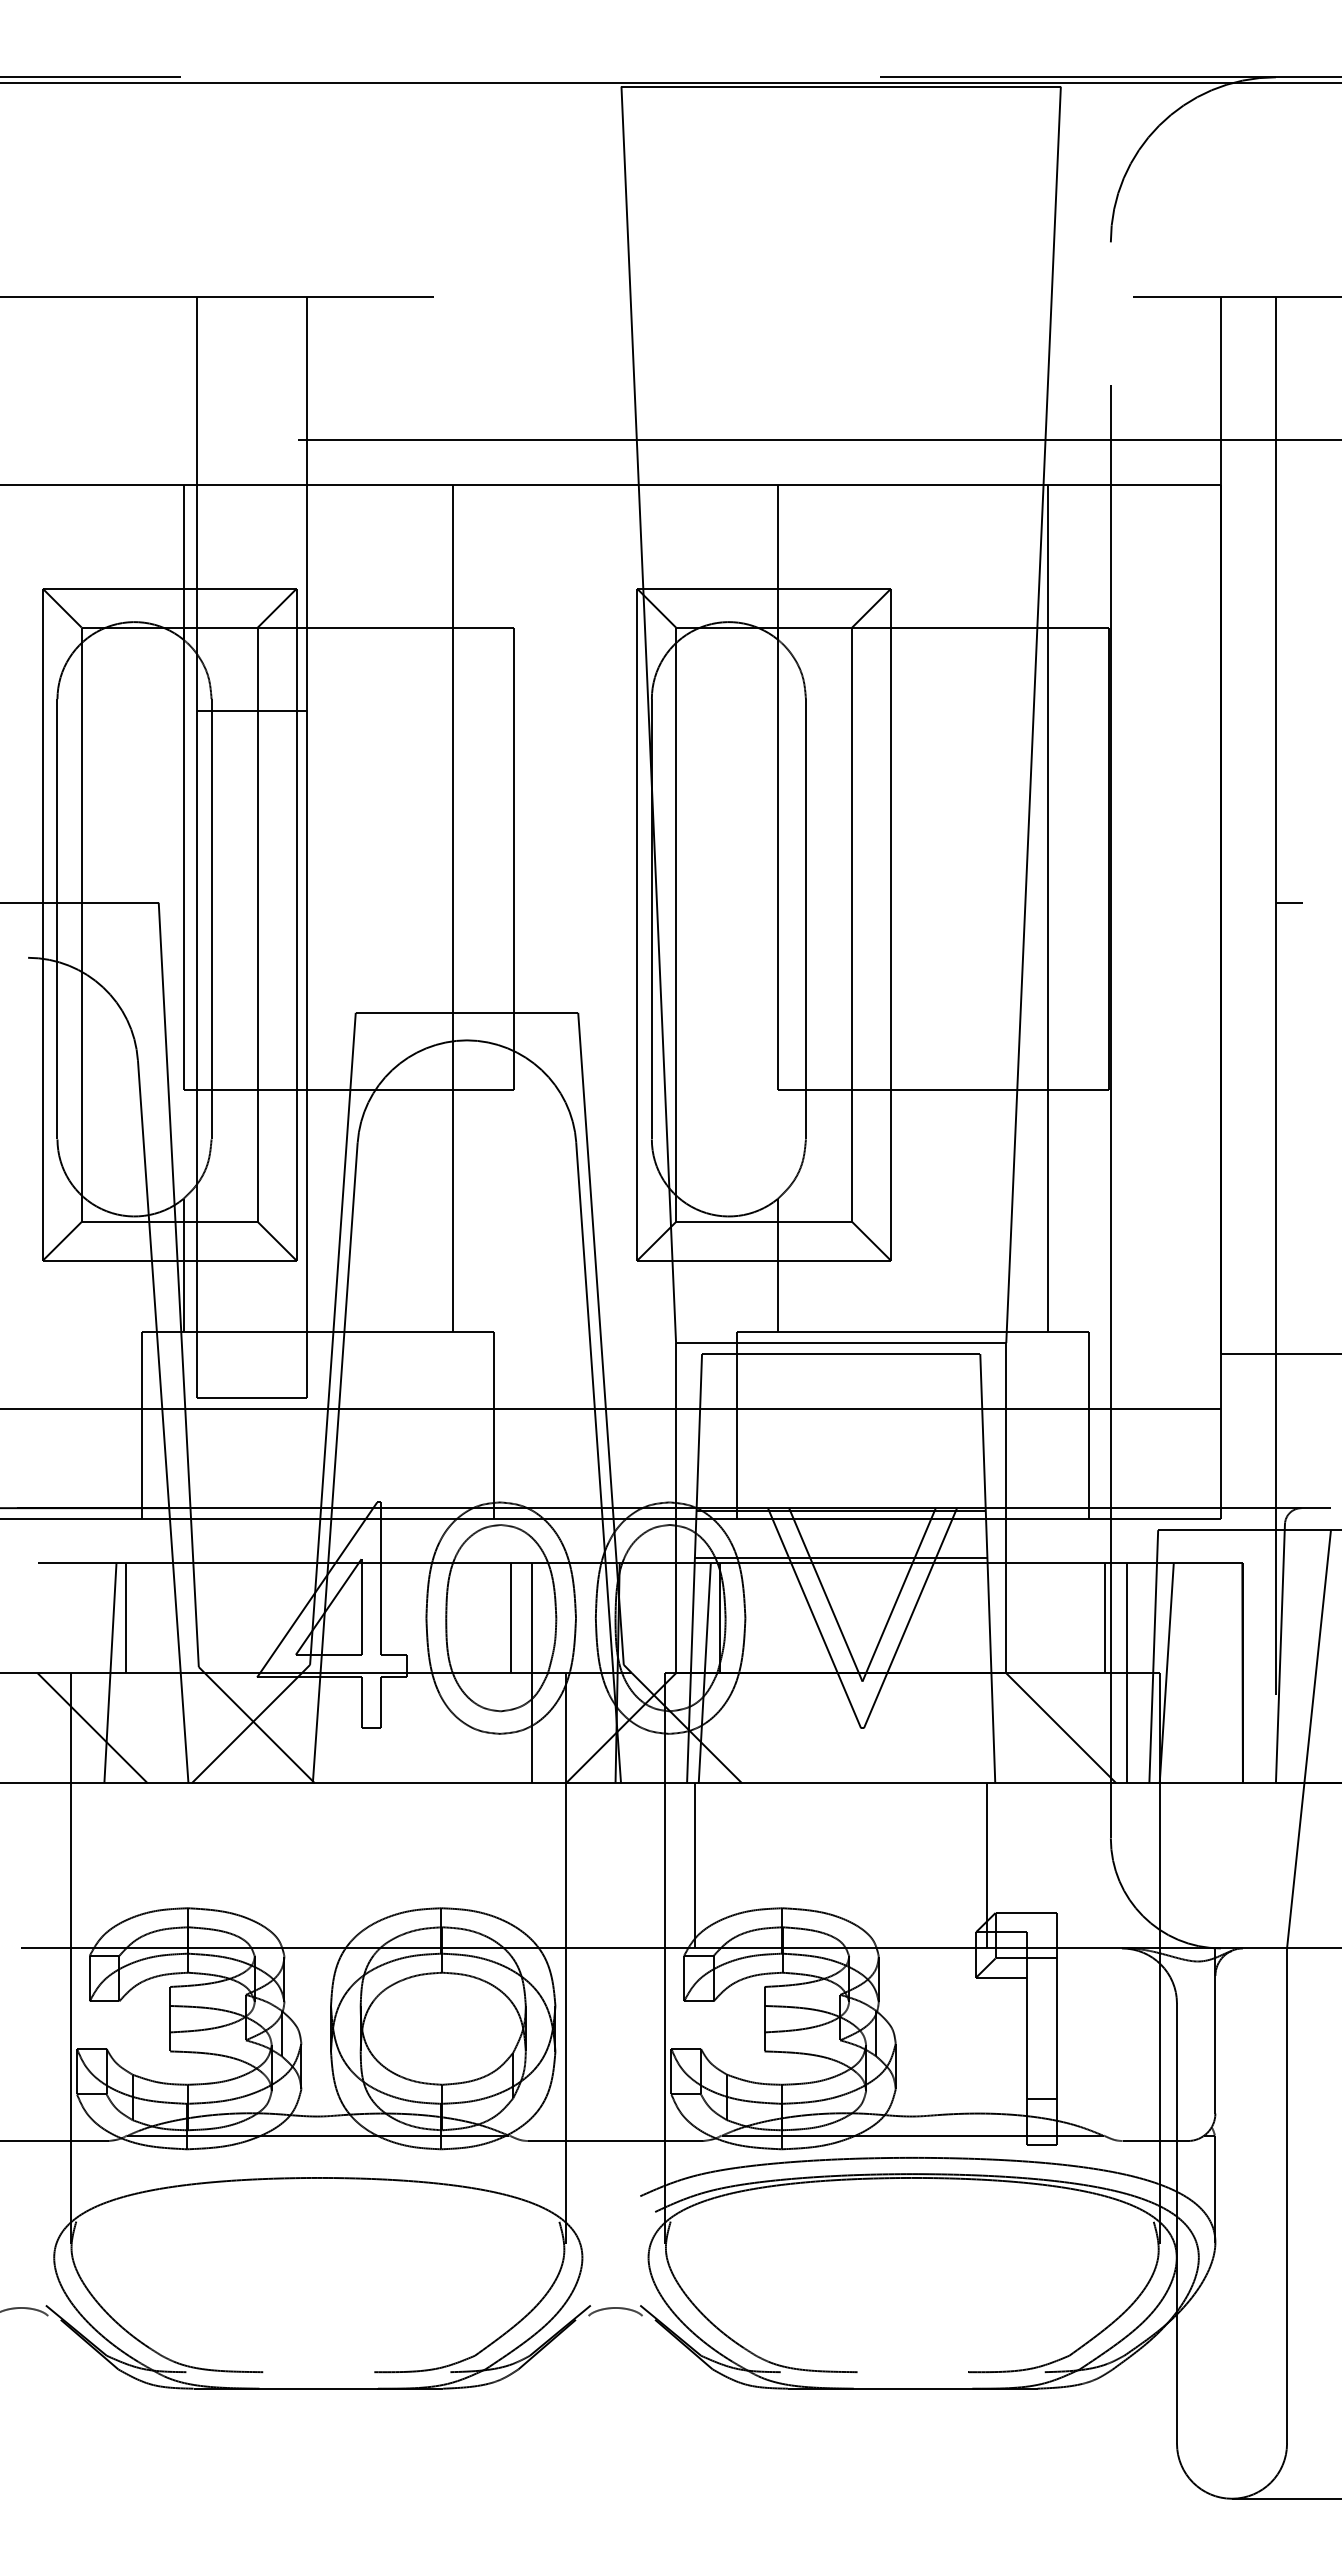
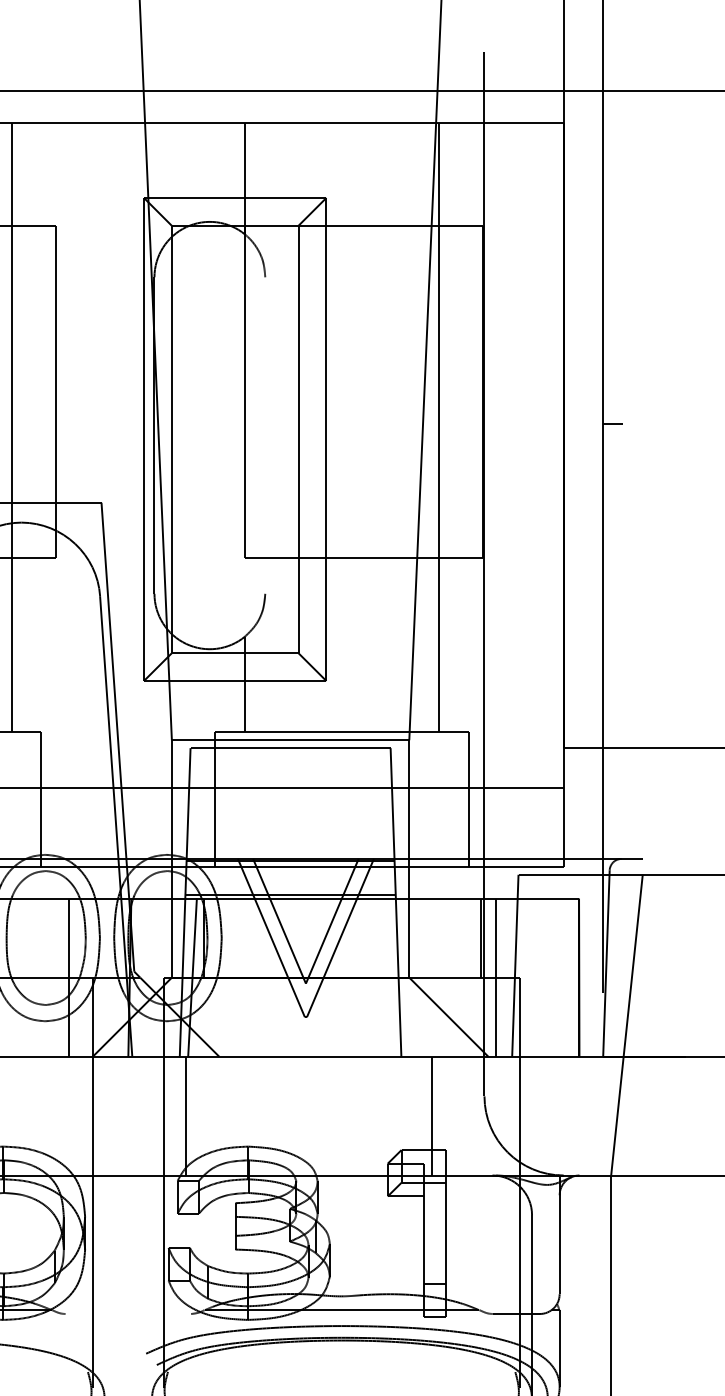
line: (805, 919) -> (264, 435), removed
line: (510, 1618) -> (52, 938), removed
line: (1166, 1673) -> (524, 977), removed
line: (987, 1865) -> (431, 1115), moved
line: (615, 2141) -> (128, 1314), removed

